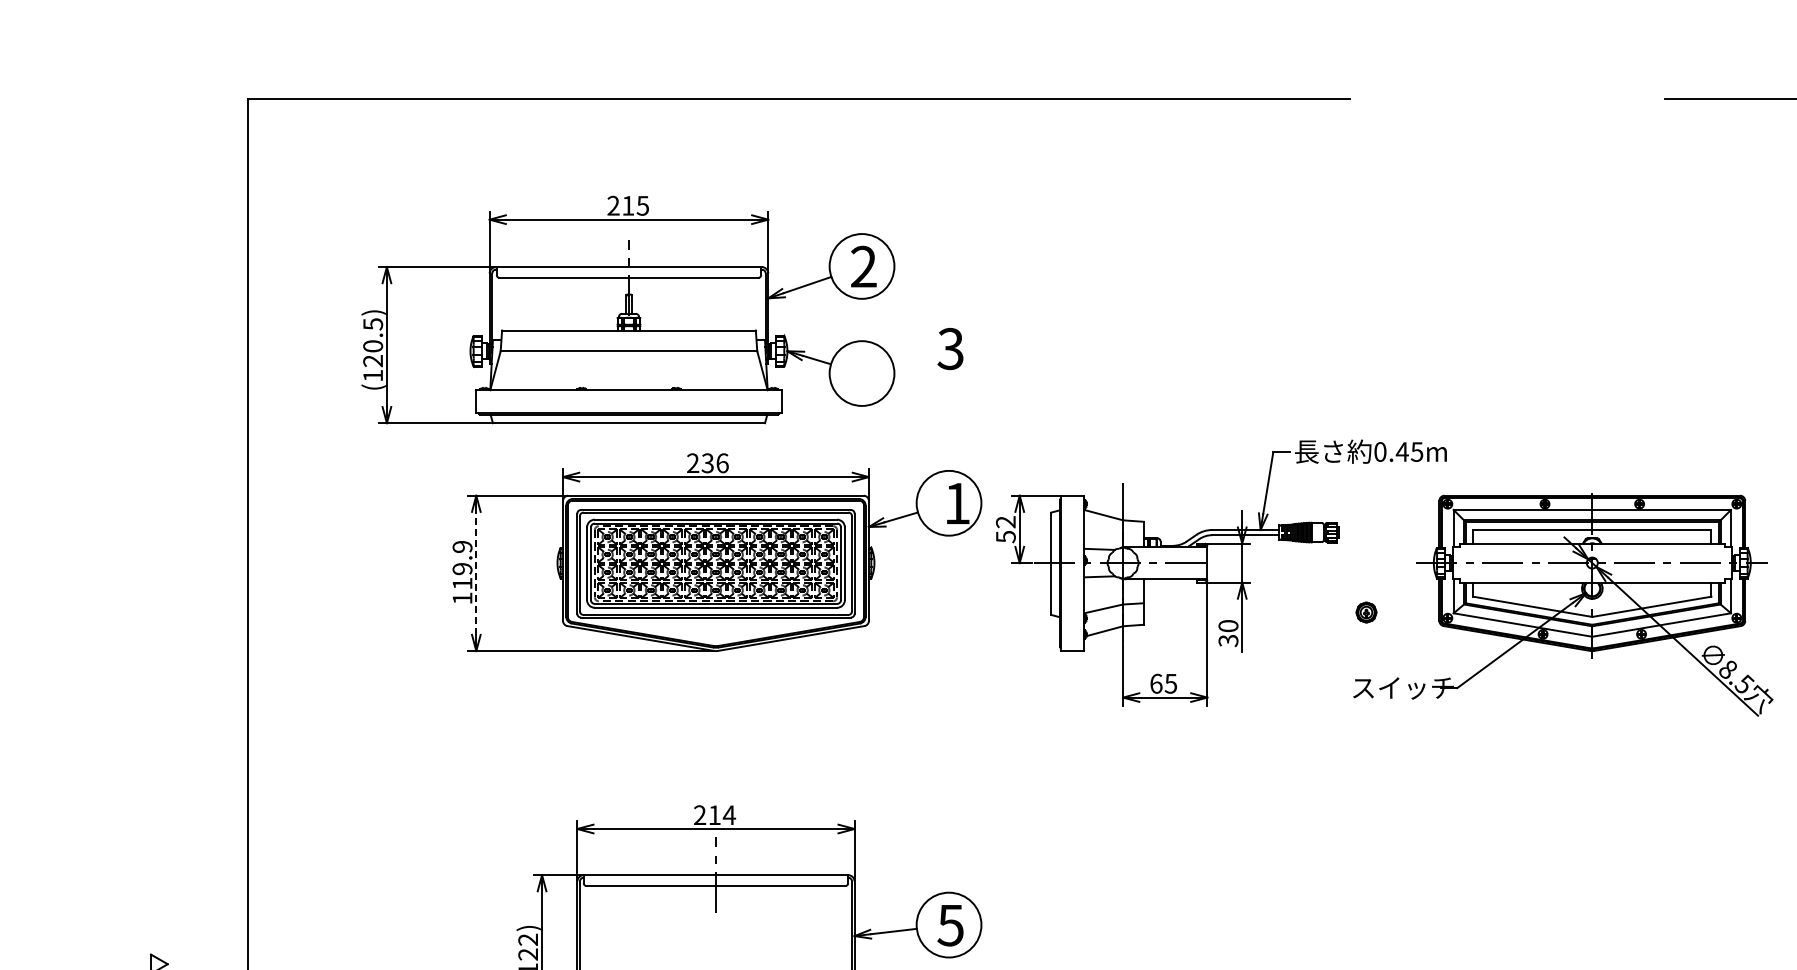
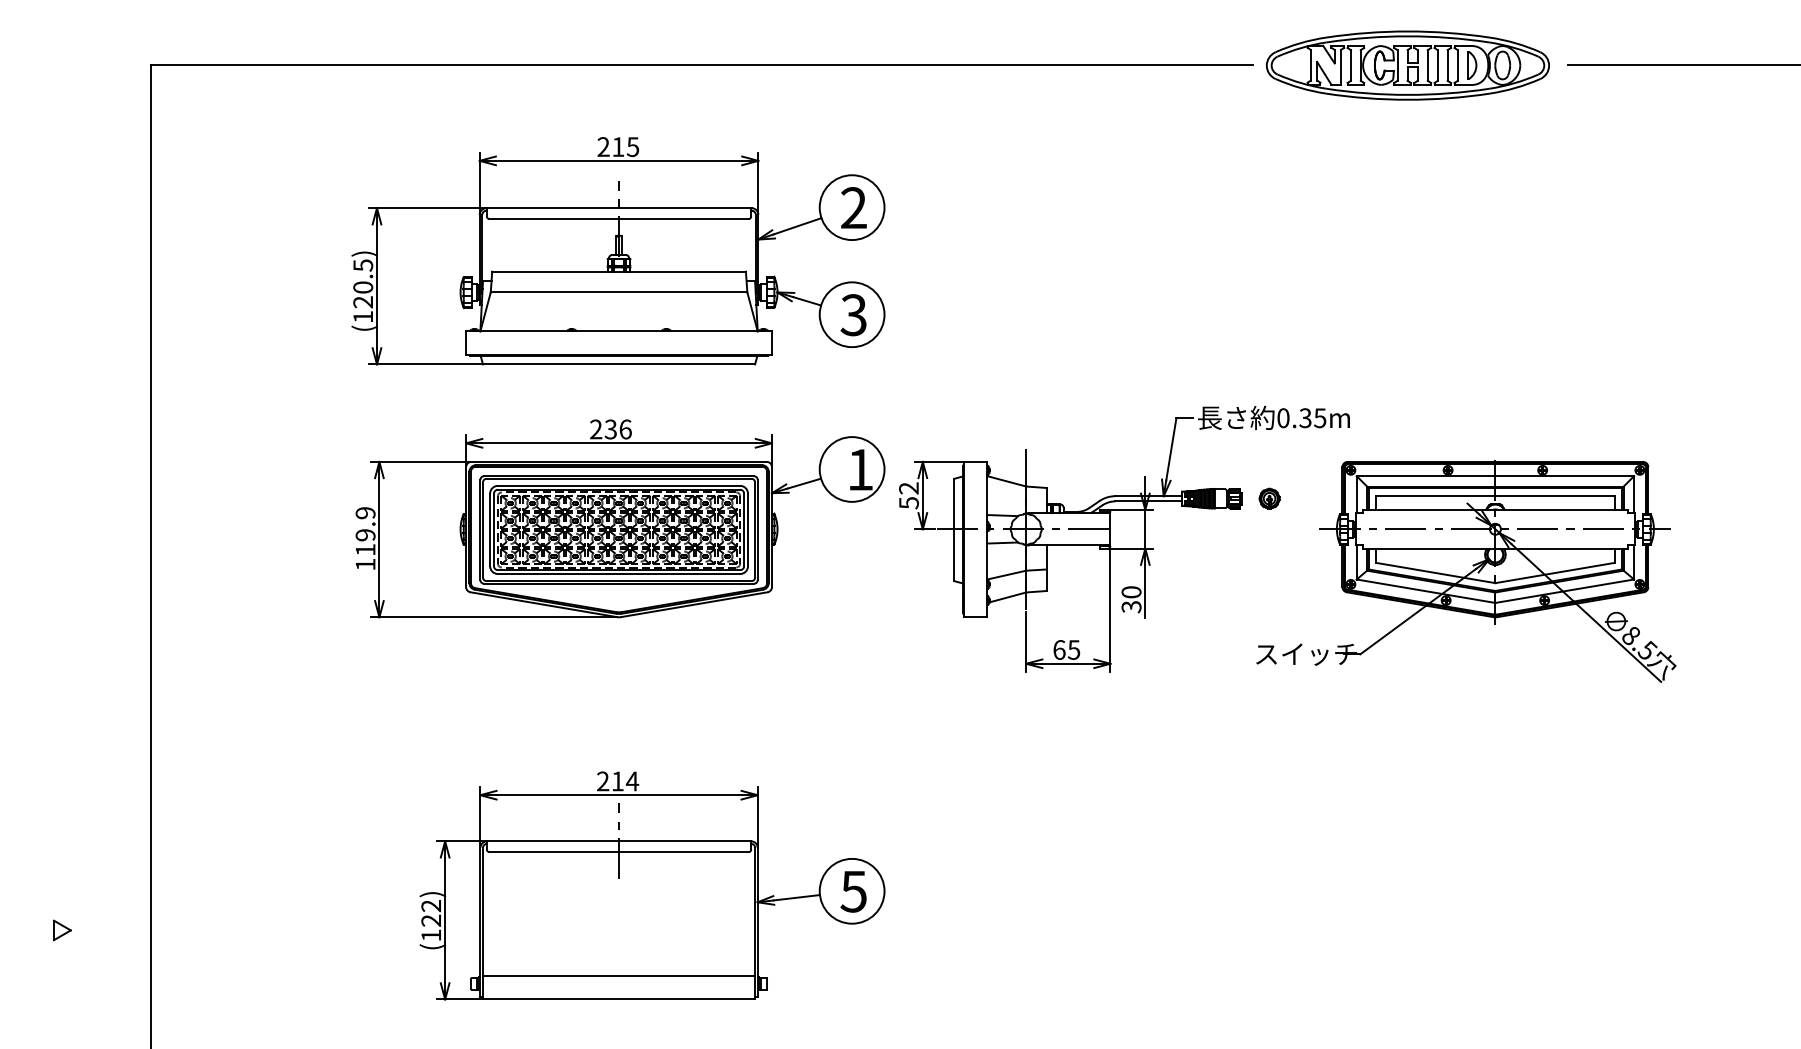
part: (1504, 99) -> (1407, 65), added
part: (628, 310) -> (618, 251), moved
text: (1402, 452) -> (1305, 418), 0.45m -> 0.35m
line: (476, 573) -> (379, 539), dashed -> solid
part: (1366, 612) -> (1269, 498), moved

